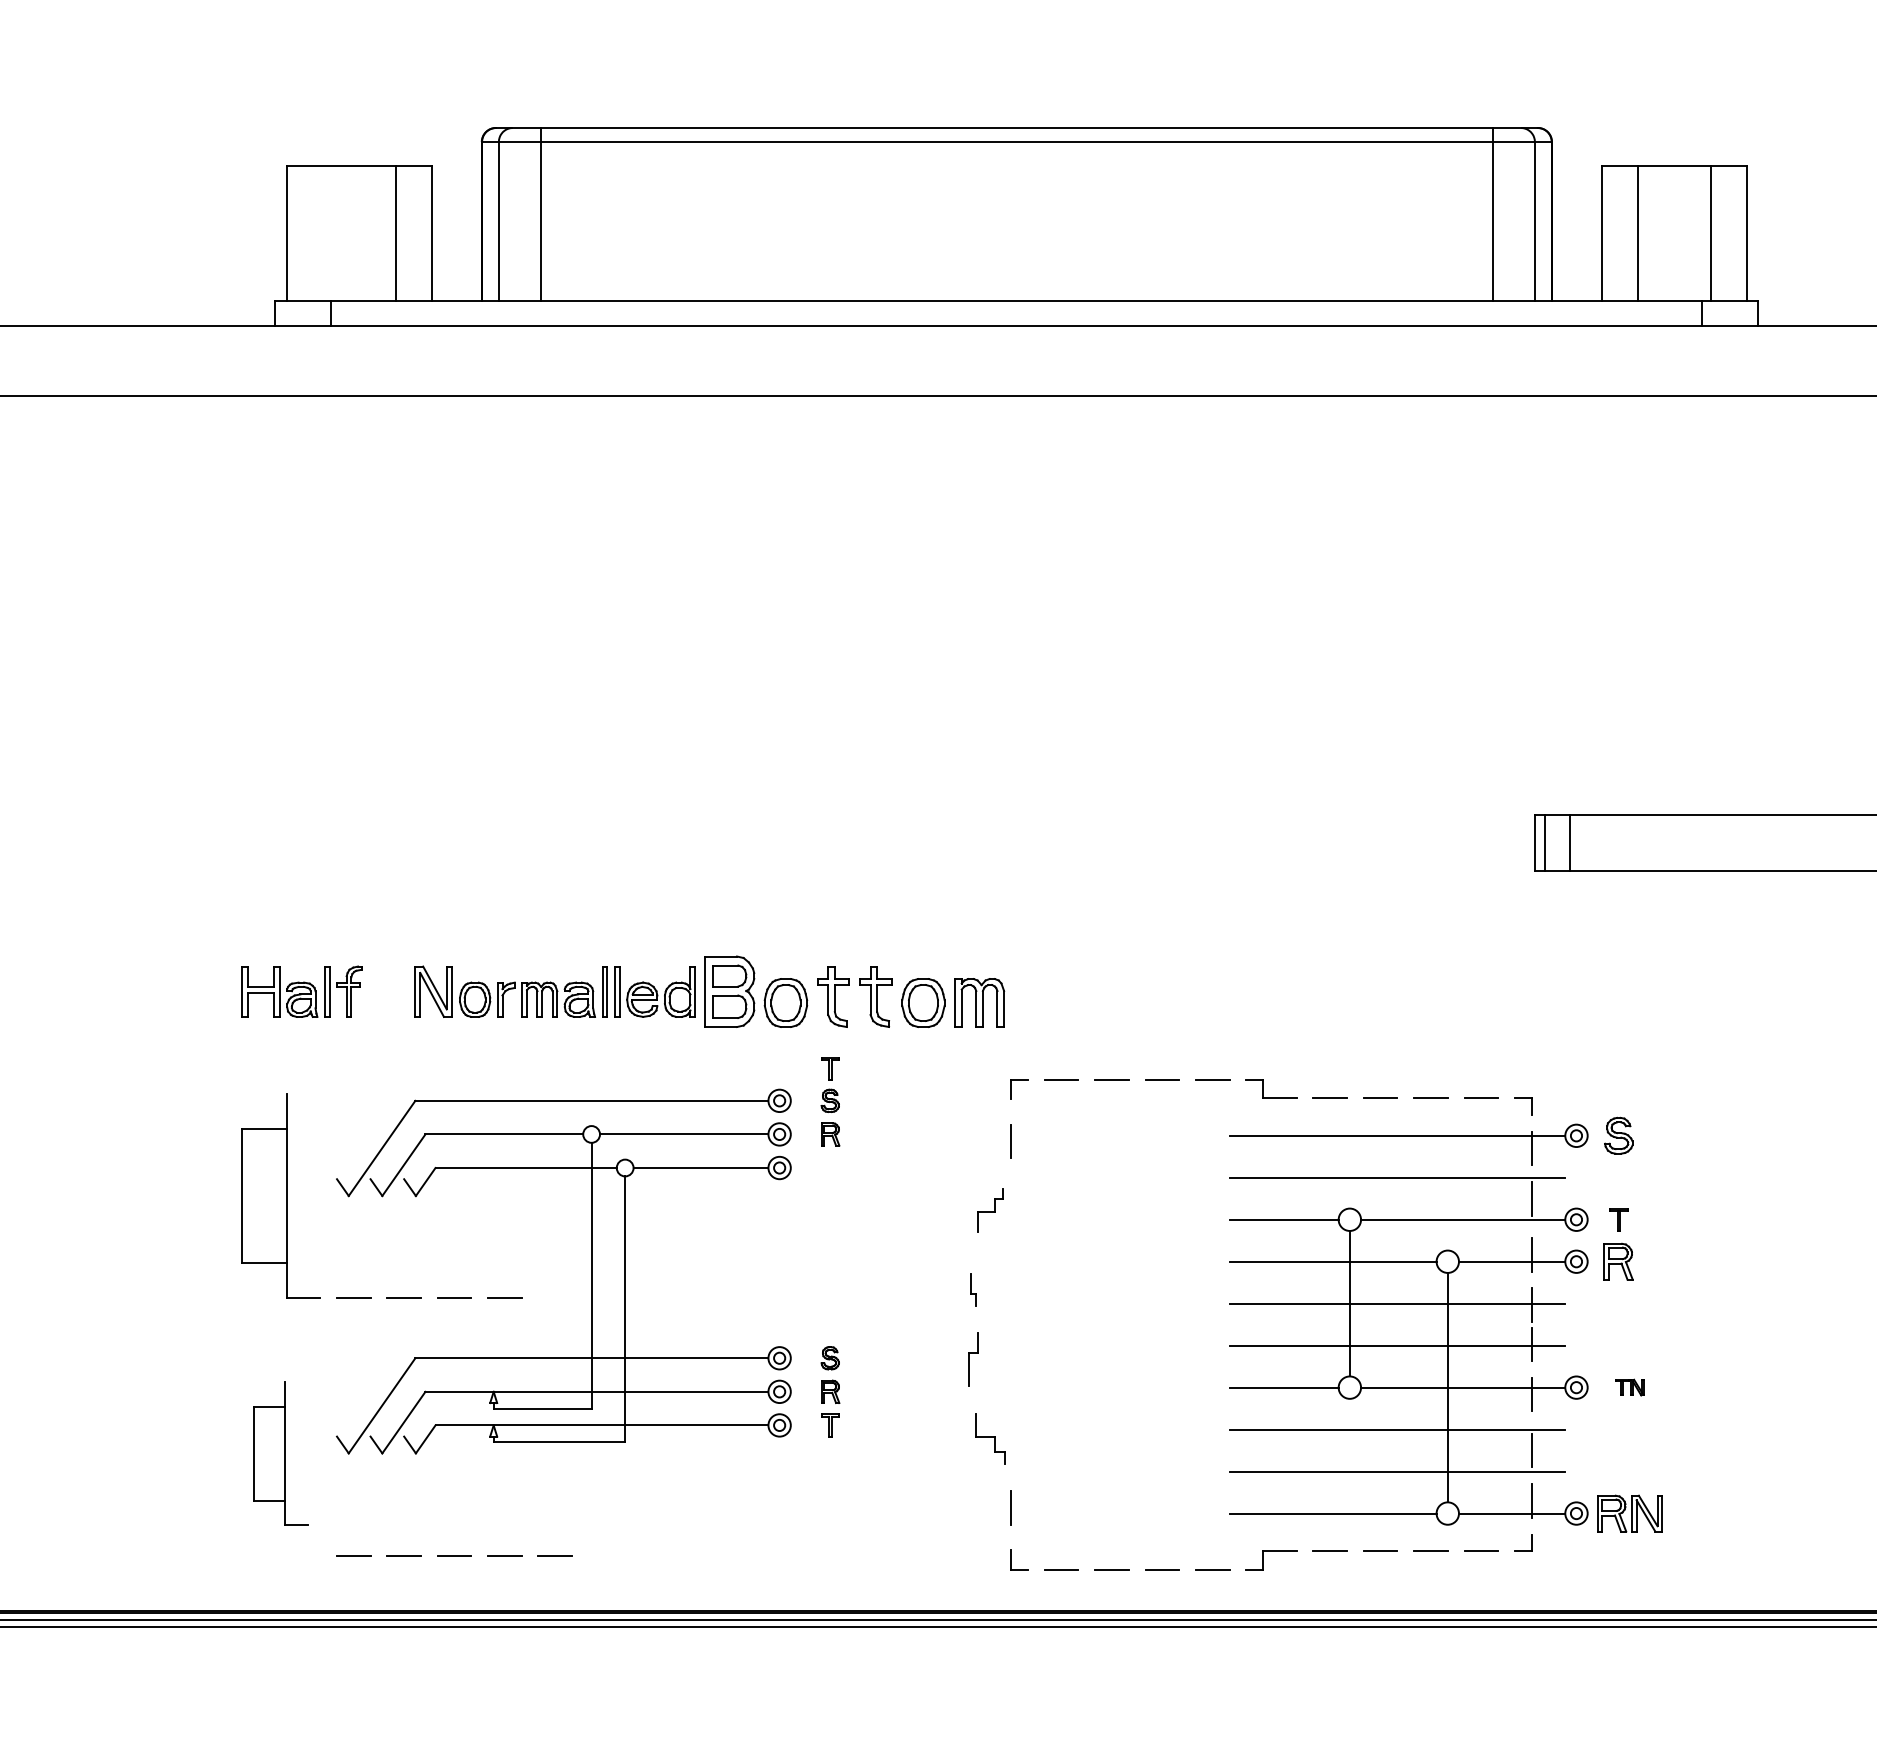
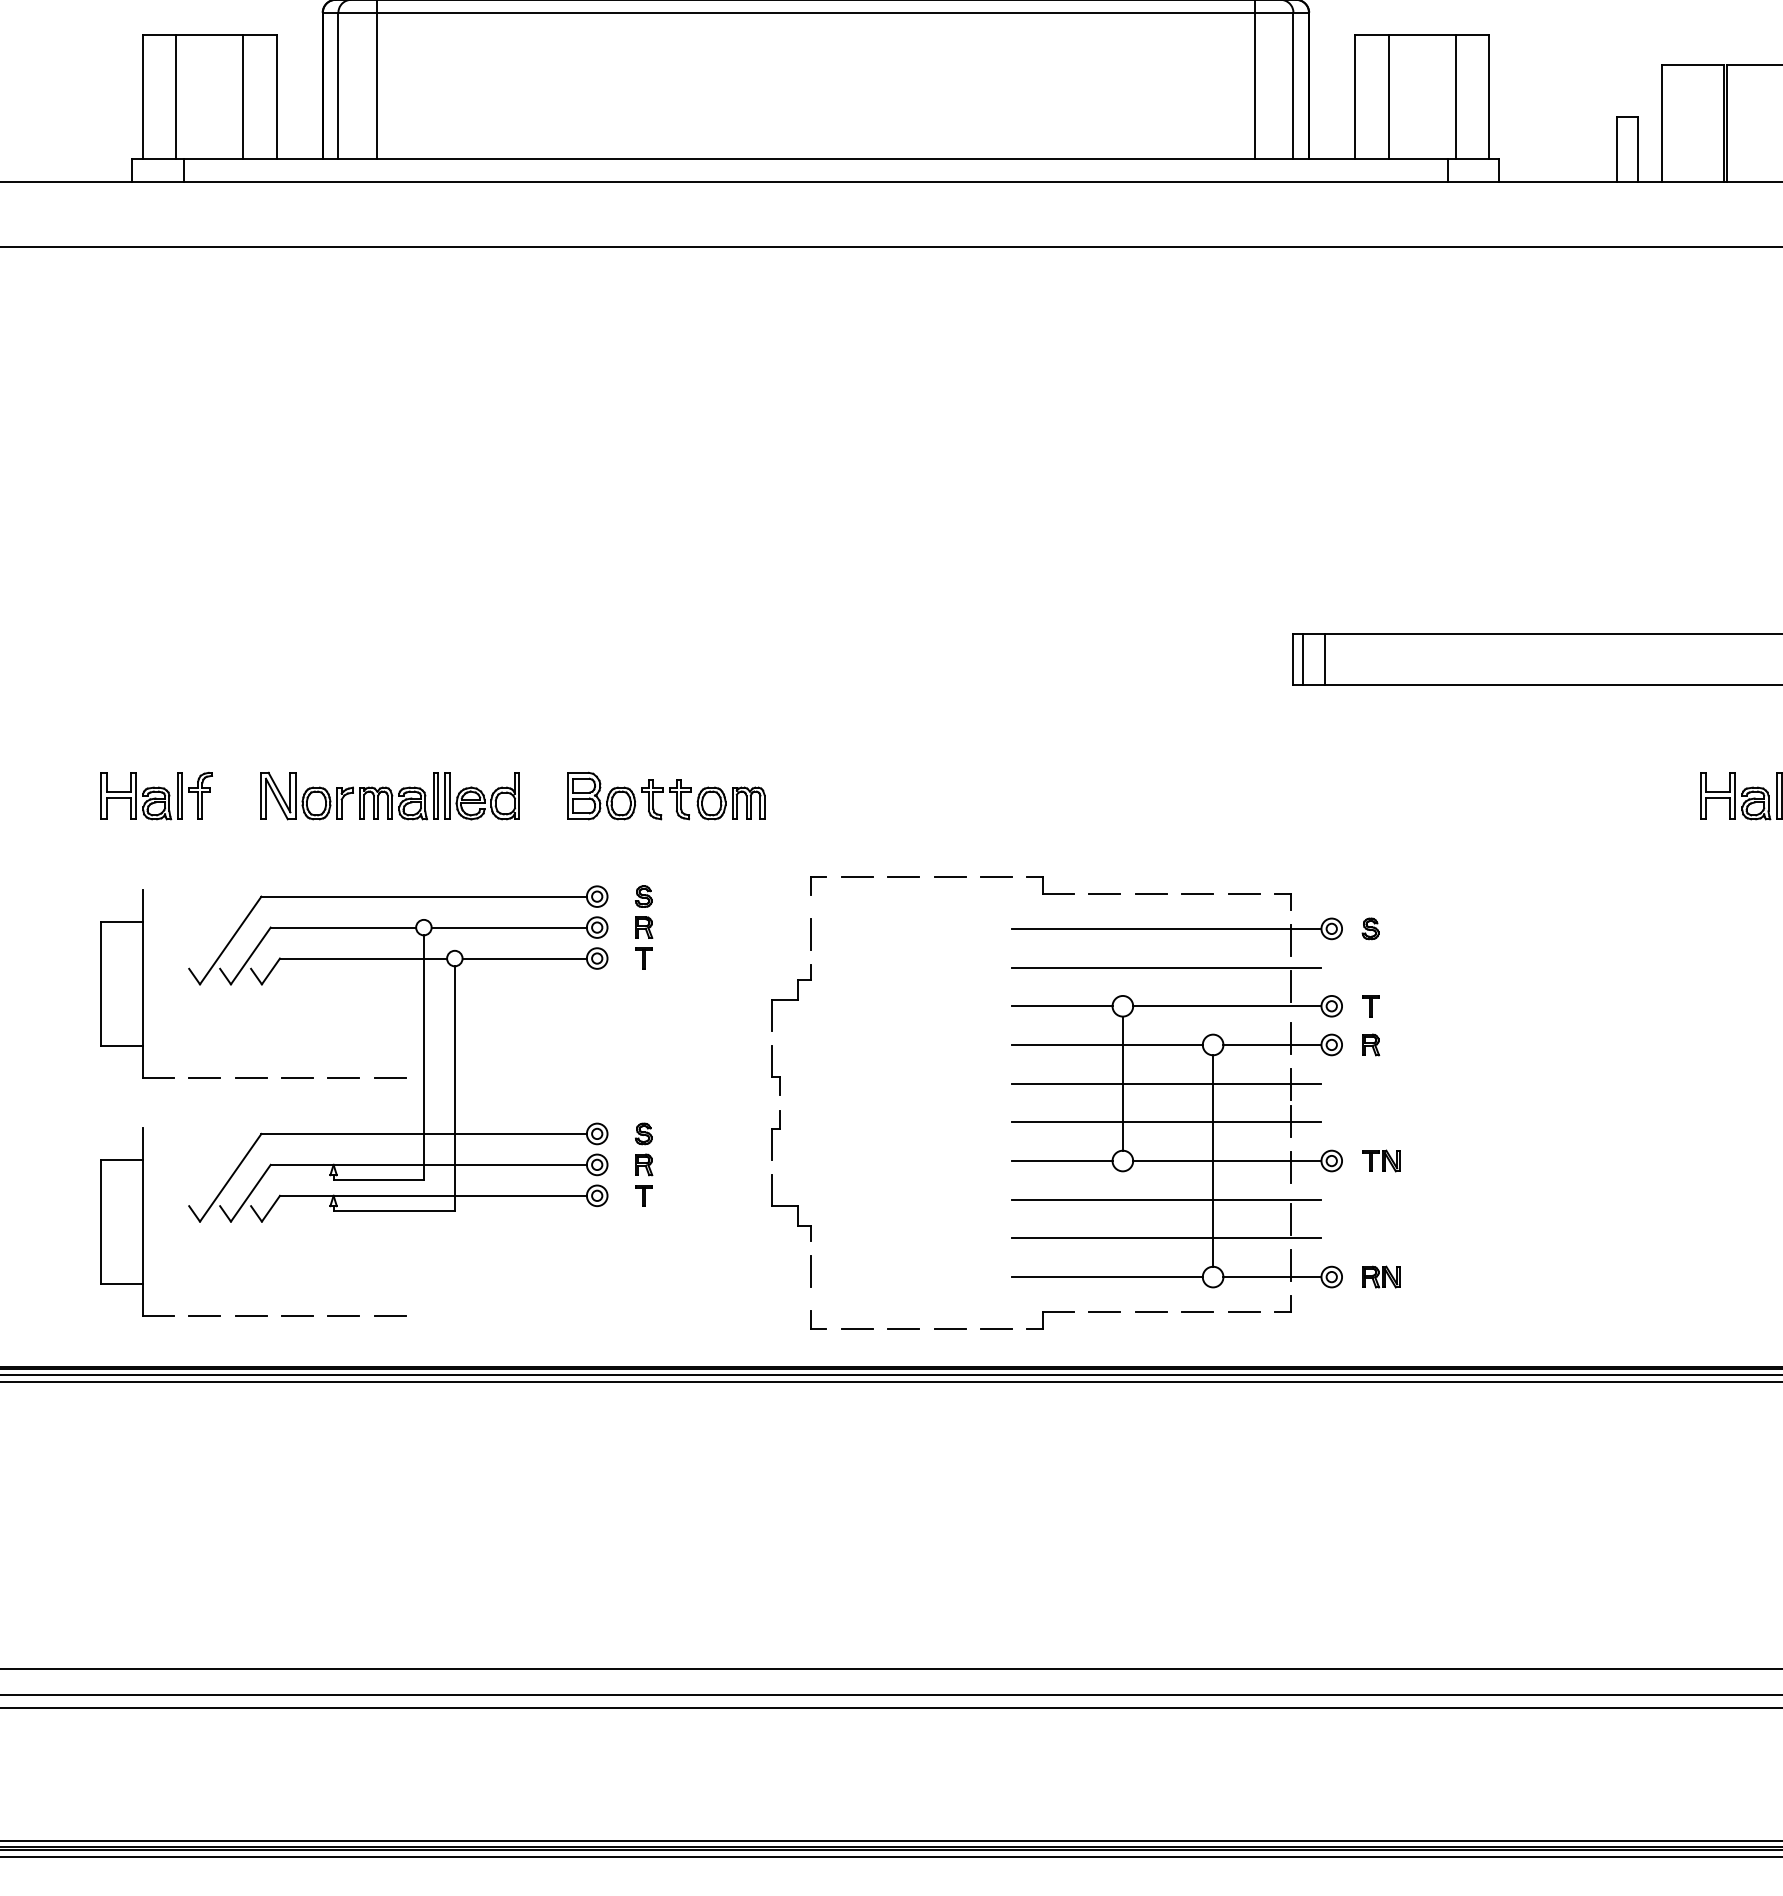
line: (323, 233) -> (176, 97), added
part: (854, 991) -> (666, 795), size x0.71
part: (829, 1069) -> (643, 958), moved
part: (1618, 1135) -> (1370, 928), size x0.62
part: (990, 1210) -> (791, 997), size x1.67
part: (1619, 1261) -> (1371, 1044), size x0.62
part: (973, 1289) -> (775, 1070), size x1.67
line: (554, 1298) -> (389, 1078), added
part: (1630, 1387) -> (1381, 1160), size x1.43
part: (990, 1438) -> (791, 1207), size x1.43
part: (280, 1453) -> (137, 1221), size x1.43
part: (1630, 1512) -> (1381, 1276), size x0.62

